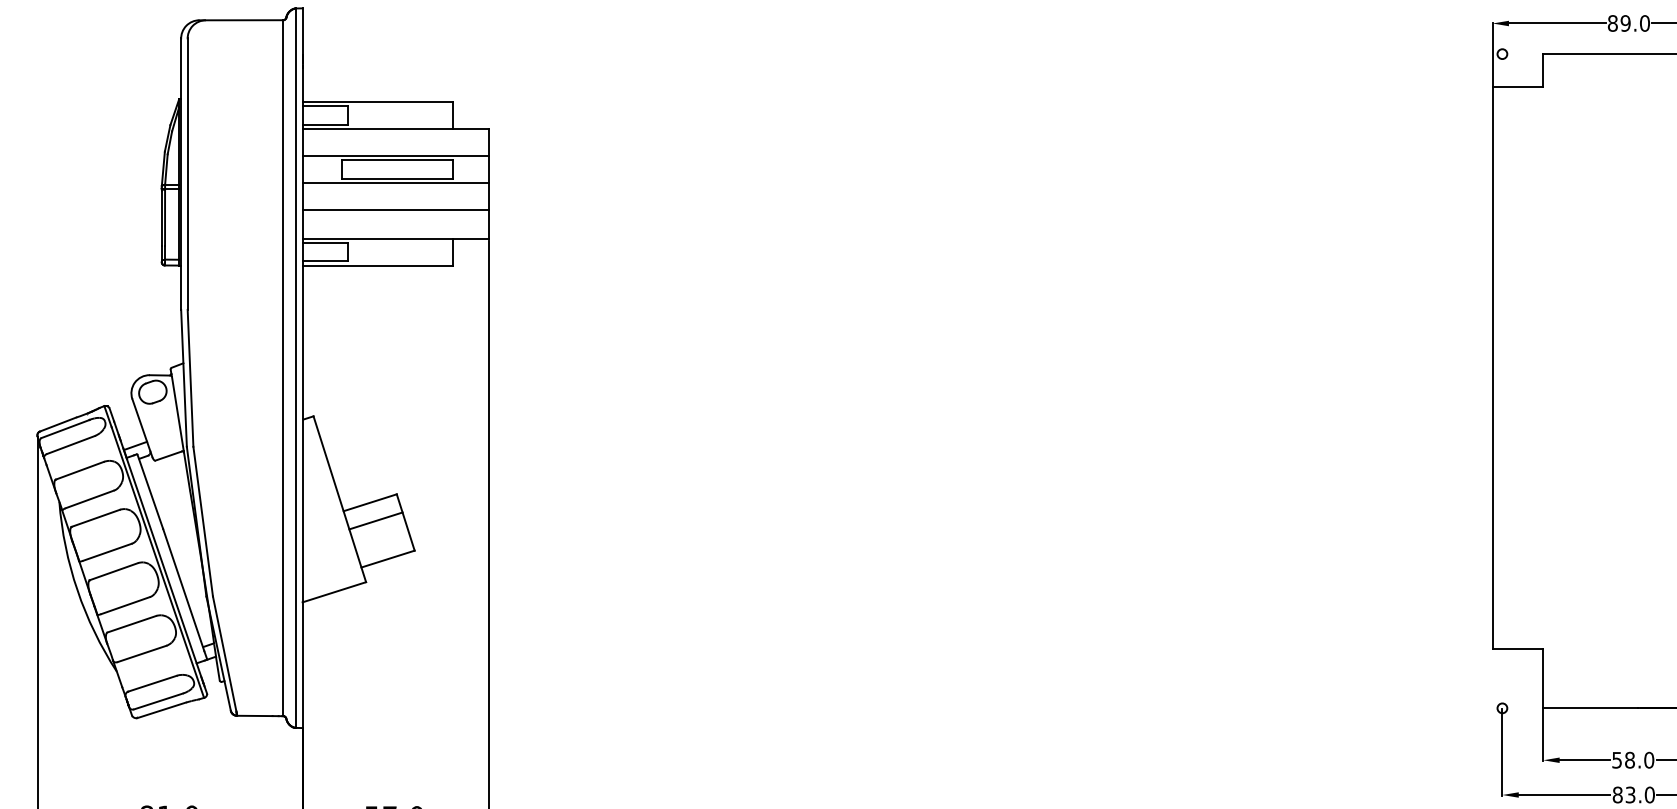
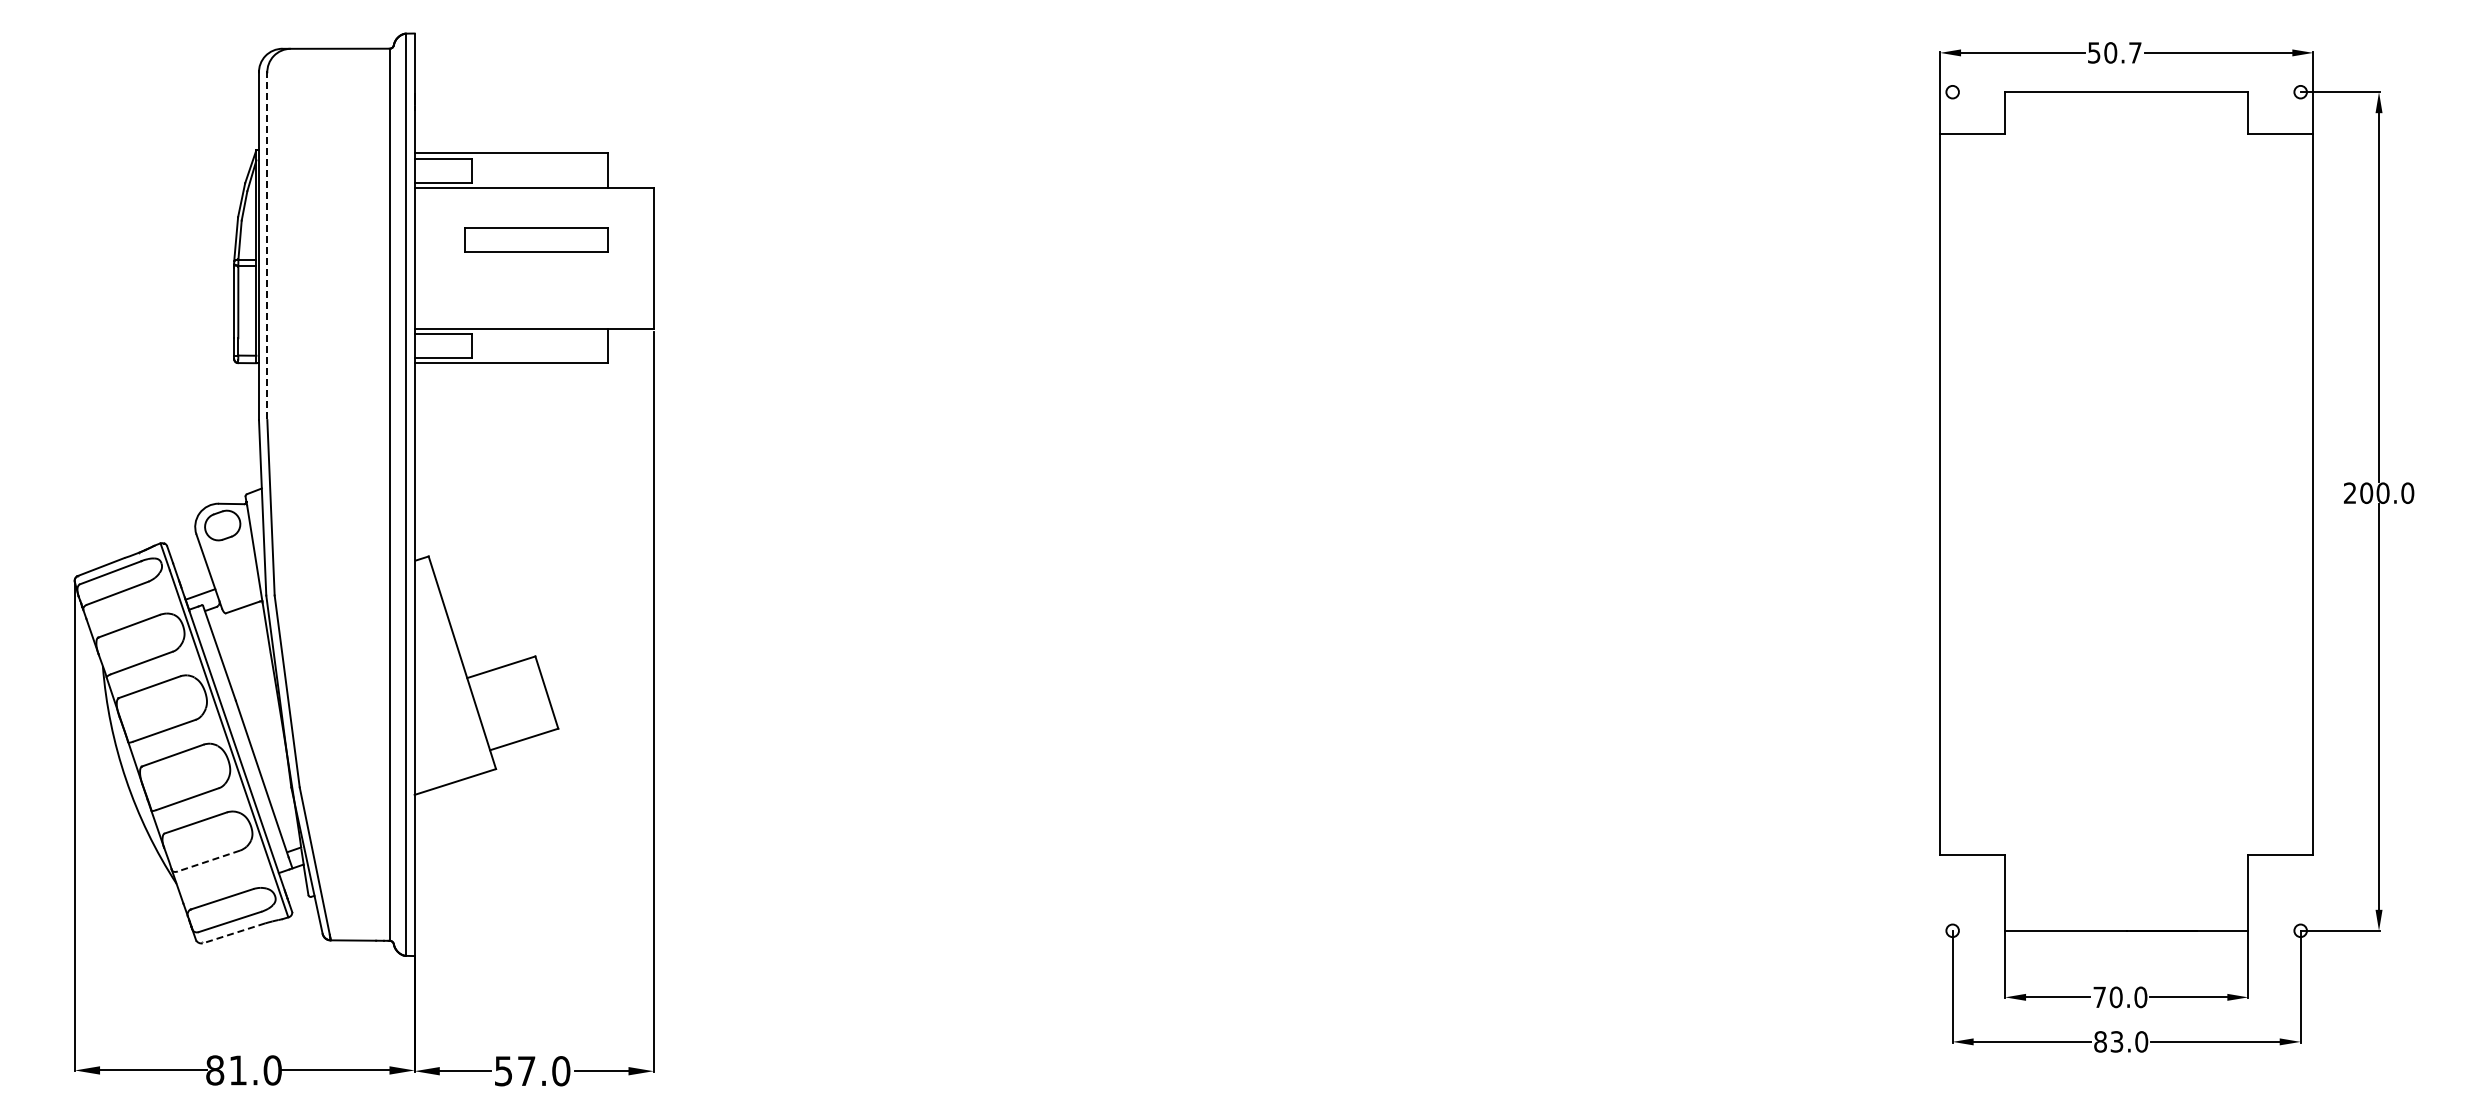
text: (1628, 23) -> (2114, 52), 89.0 -> 50.7
line: (395, 155) -> (533, 222), removed
line: (187, 174) -> (267, 246), solid -> dashed
line: (395, 183) -> (533, 257), removed
line: (395, 209) -> (533, 291), removed
line: (375, 520) -> (508, 690), removed
line: (141, 654) -> (208, 861), solid -> dashed
line: (161, 710) -> (233, 933), solid -> dashed
text: (1623, 760) -> (2107, 997), 58.0 -> 70.0

